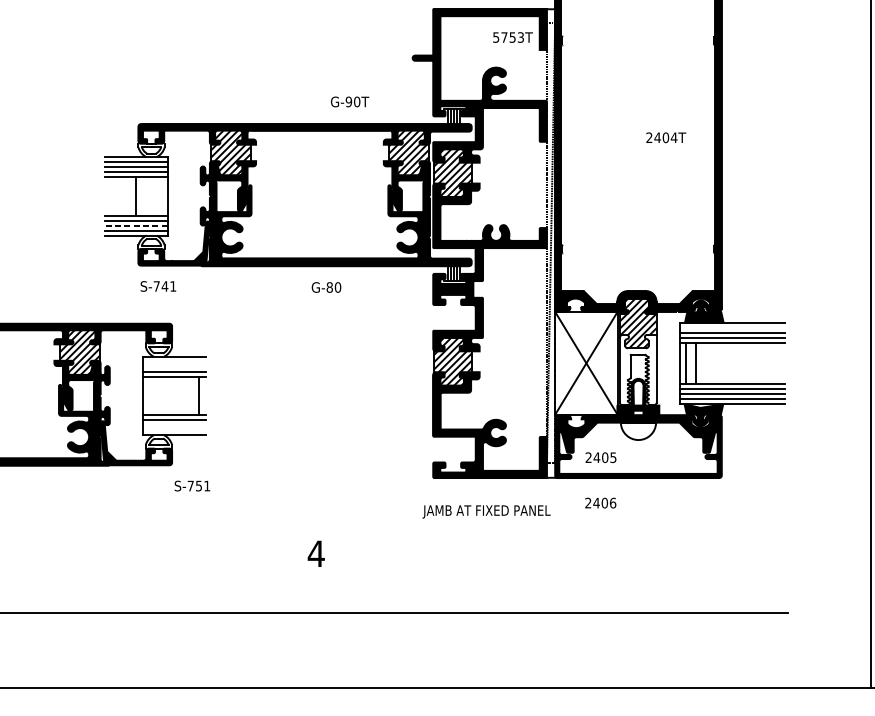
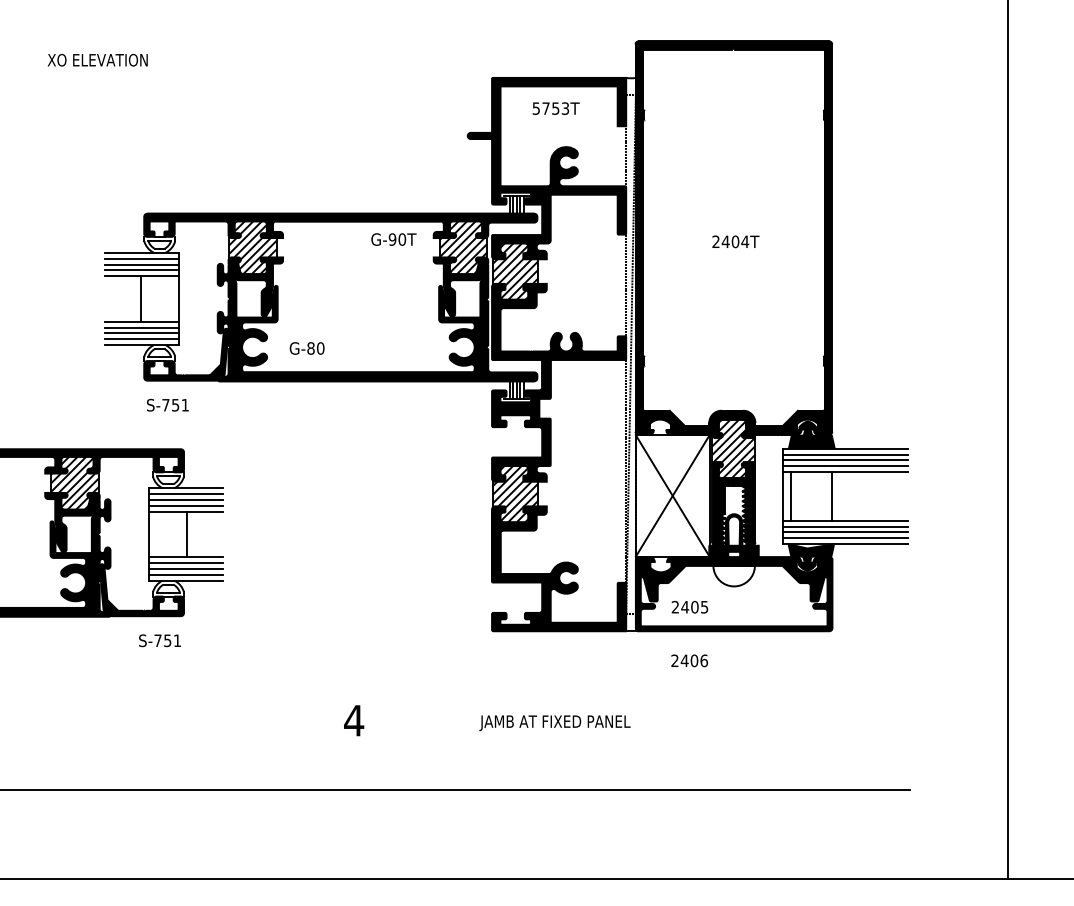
text: (512, 37) -> (555, 108), moved
text: (349, 101) -> (393, 239), moved
text: (665, 137) -> (735, 241), moved
line: (136, 225) -> (141, 333), dashed -> solid
text: (164, 286) -> (175, 405), S-741 -> S-751
text: (325, 287) -> (306, 348), moved
line: (732, 328) -> (845, 454), added
line: (174, 362) -> (186, 494), added
line: (695, 363) -> (832, 496), moved
line: (174, 367) -> (186, 500), added
fill: (637, 369) -> (733, 503), added
line: (198, 396) -> (186, 534), moved
line: (174, 424) -> (186, 568), added
line: (174, 429) -> (186, 574), added
text: (192, 485) -> (159, 640), moved
text: (486, 512) -> (554, 723), moved

